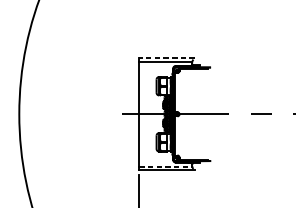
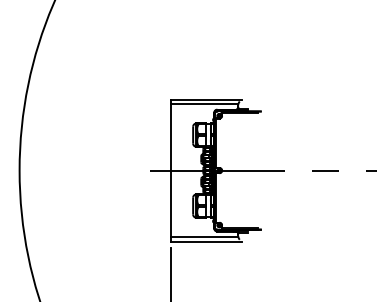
line: (166, 58) -> (205, 99), dashed -> solid
line: (165, 166) -> (204, 236), dashed -> solid

